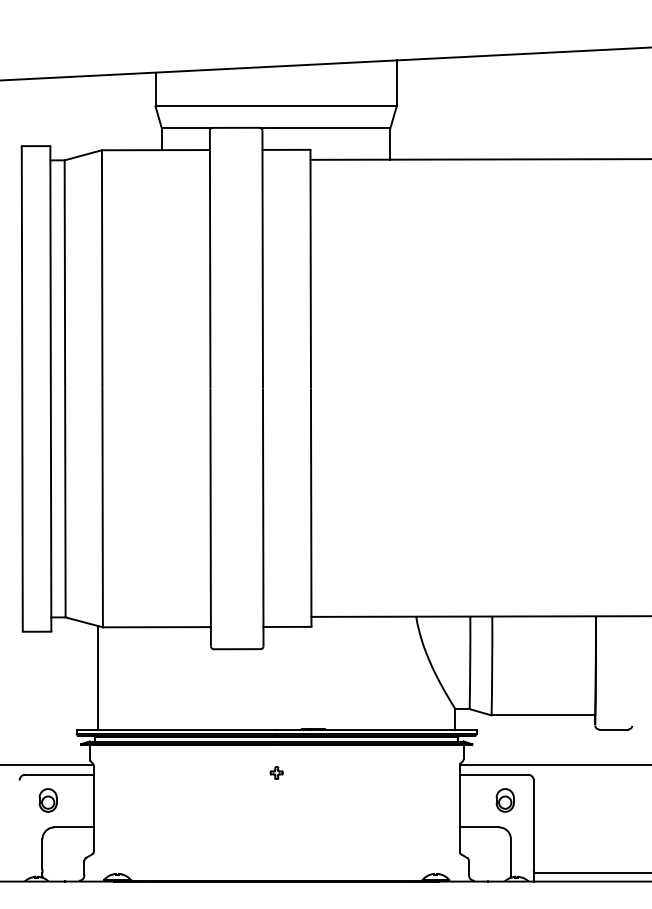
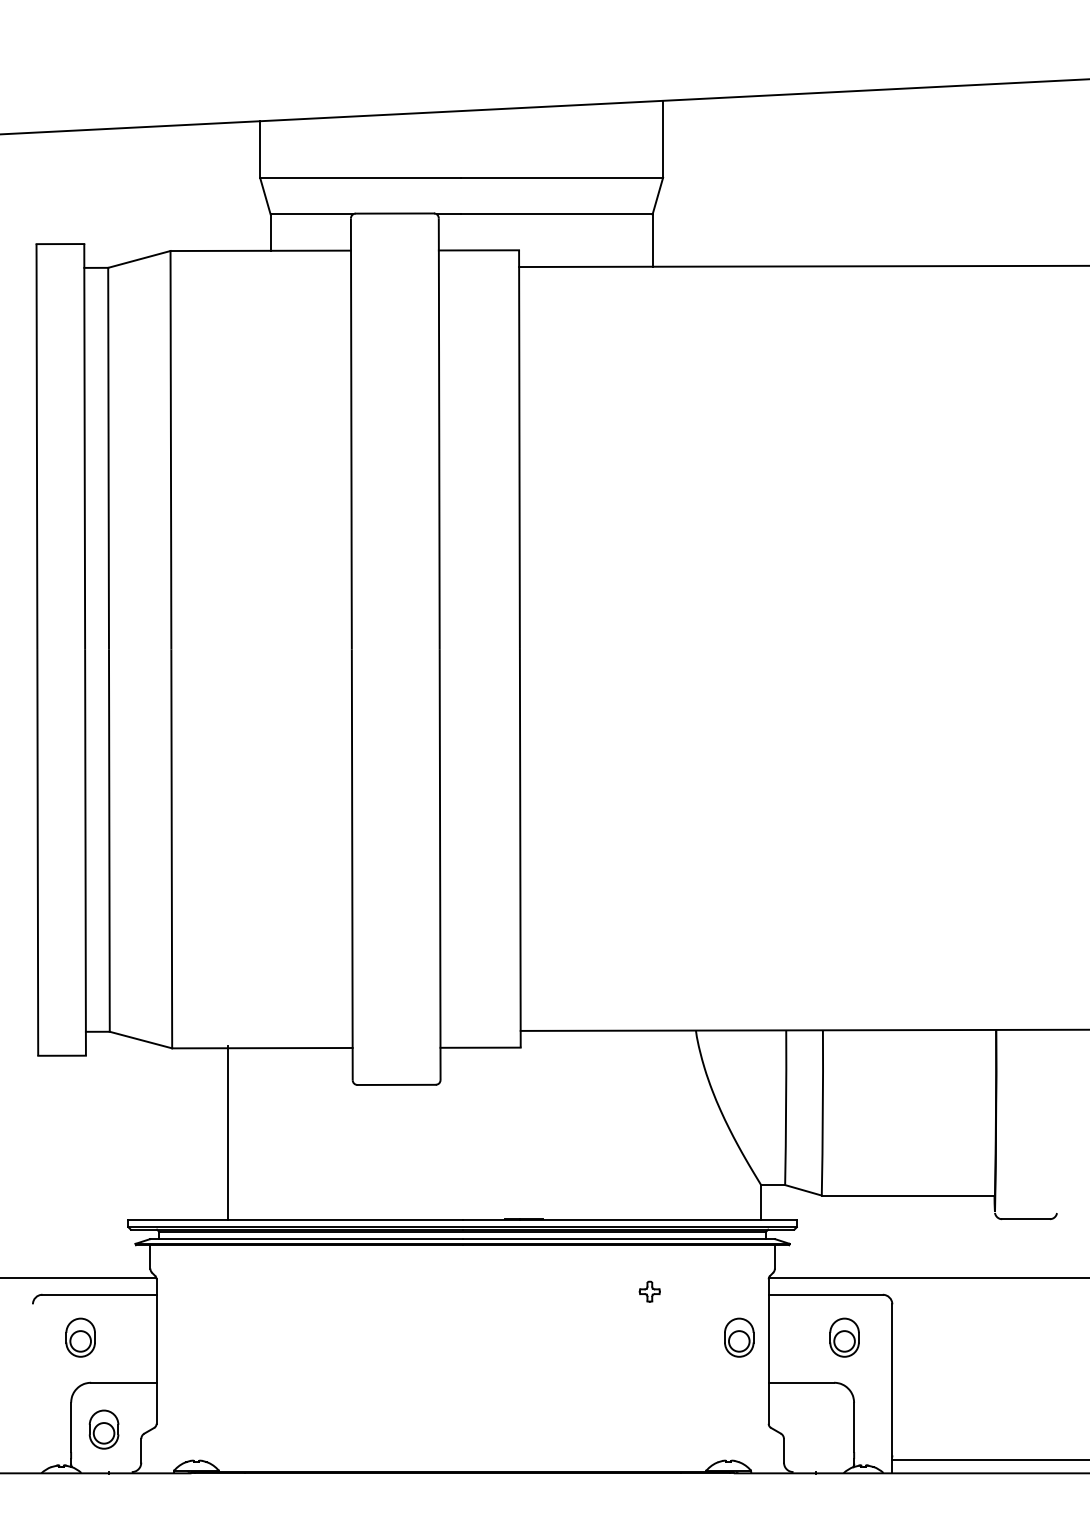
line: (98, 678) -> (228, 1133), moved
part: (276, 772) -> (649, 1291), moved
part: (441, 800) -> (738, 1337), added
part: (61, 855) -> (102, 1429), added

